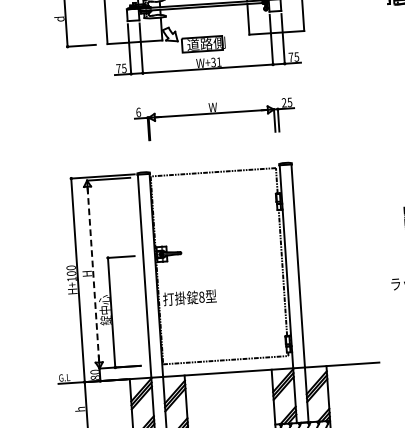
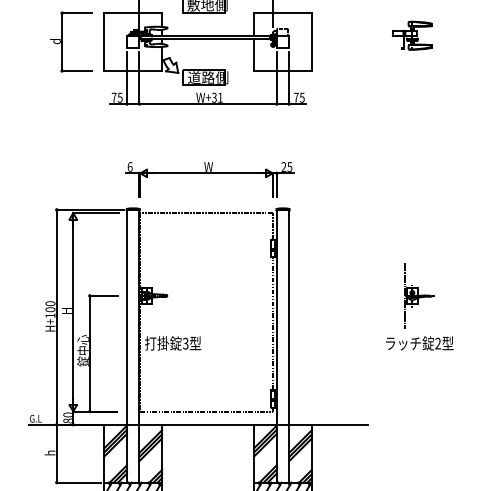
part: (214, 119) -> (209, 179), moved
line: (93, 274) -> (73, 312), dashed -> solid
text: (201, 297) -> (185, 343), 8 -> 3

